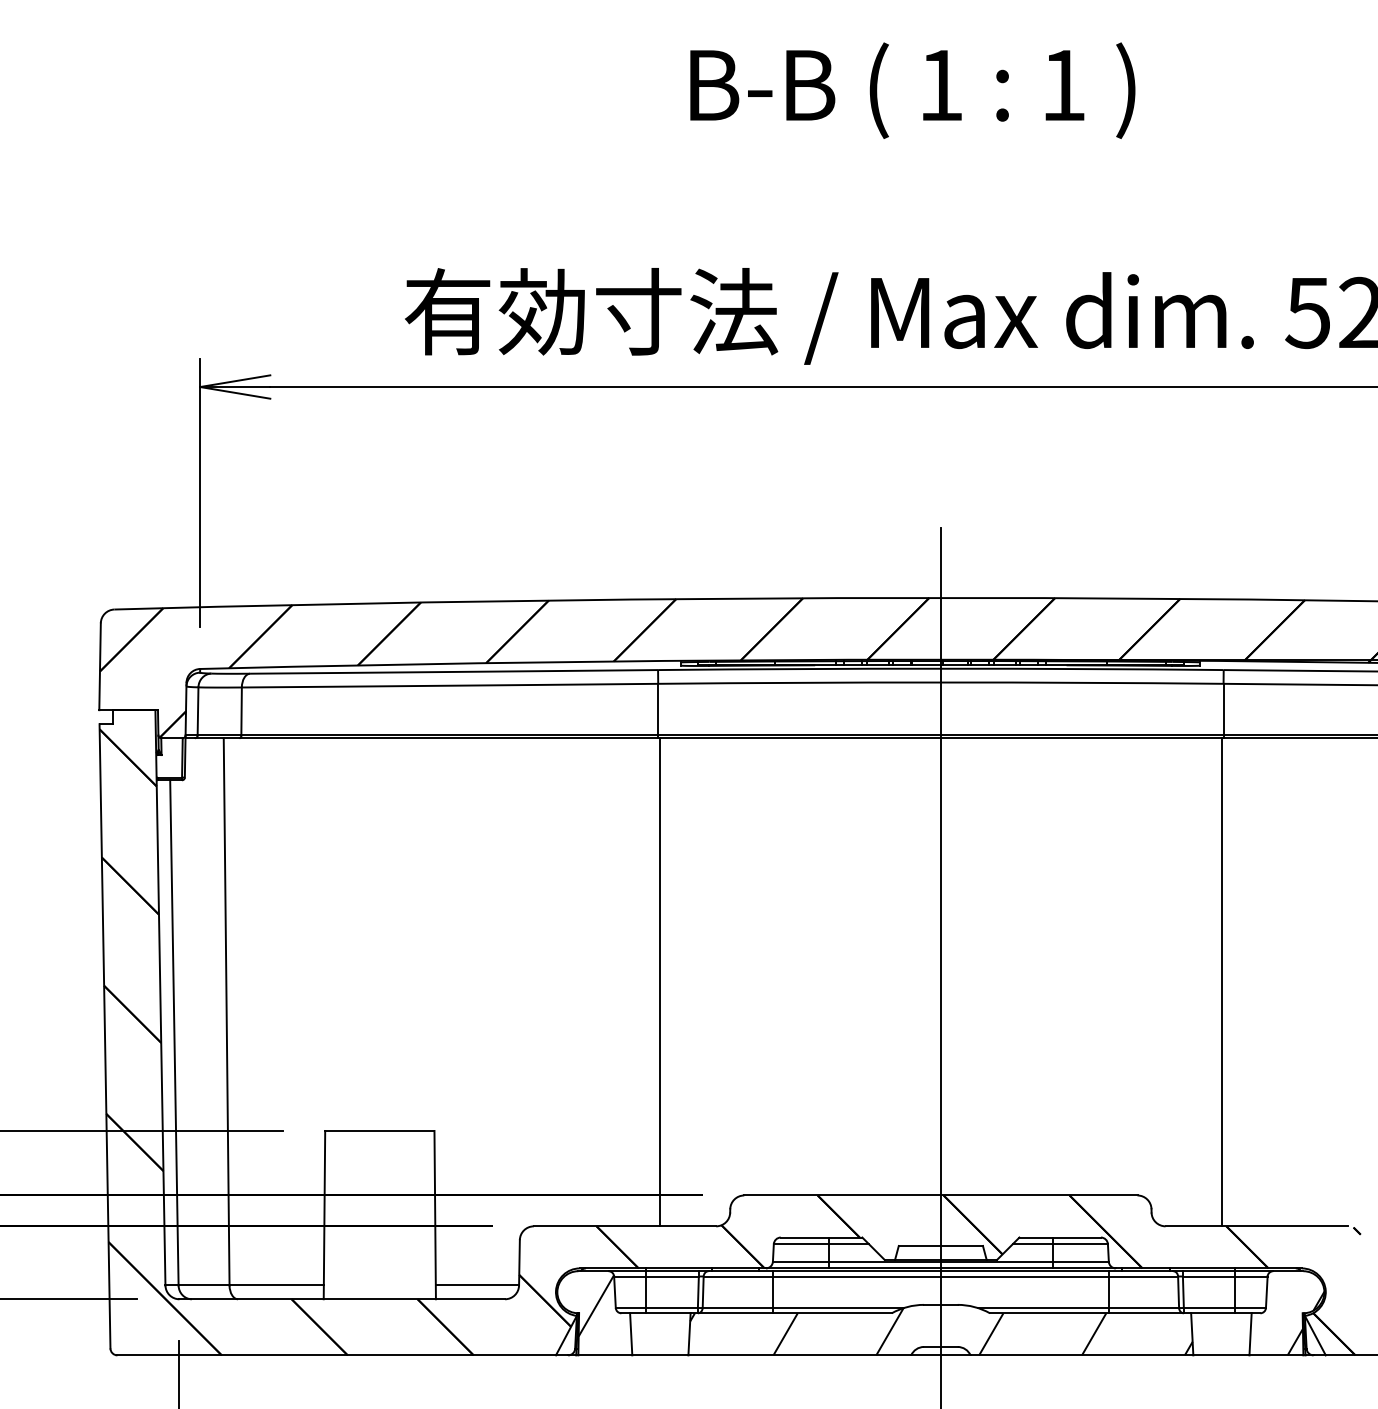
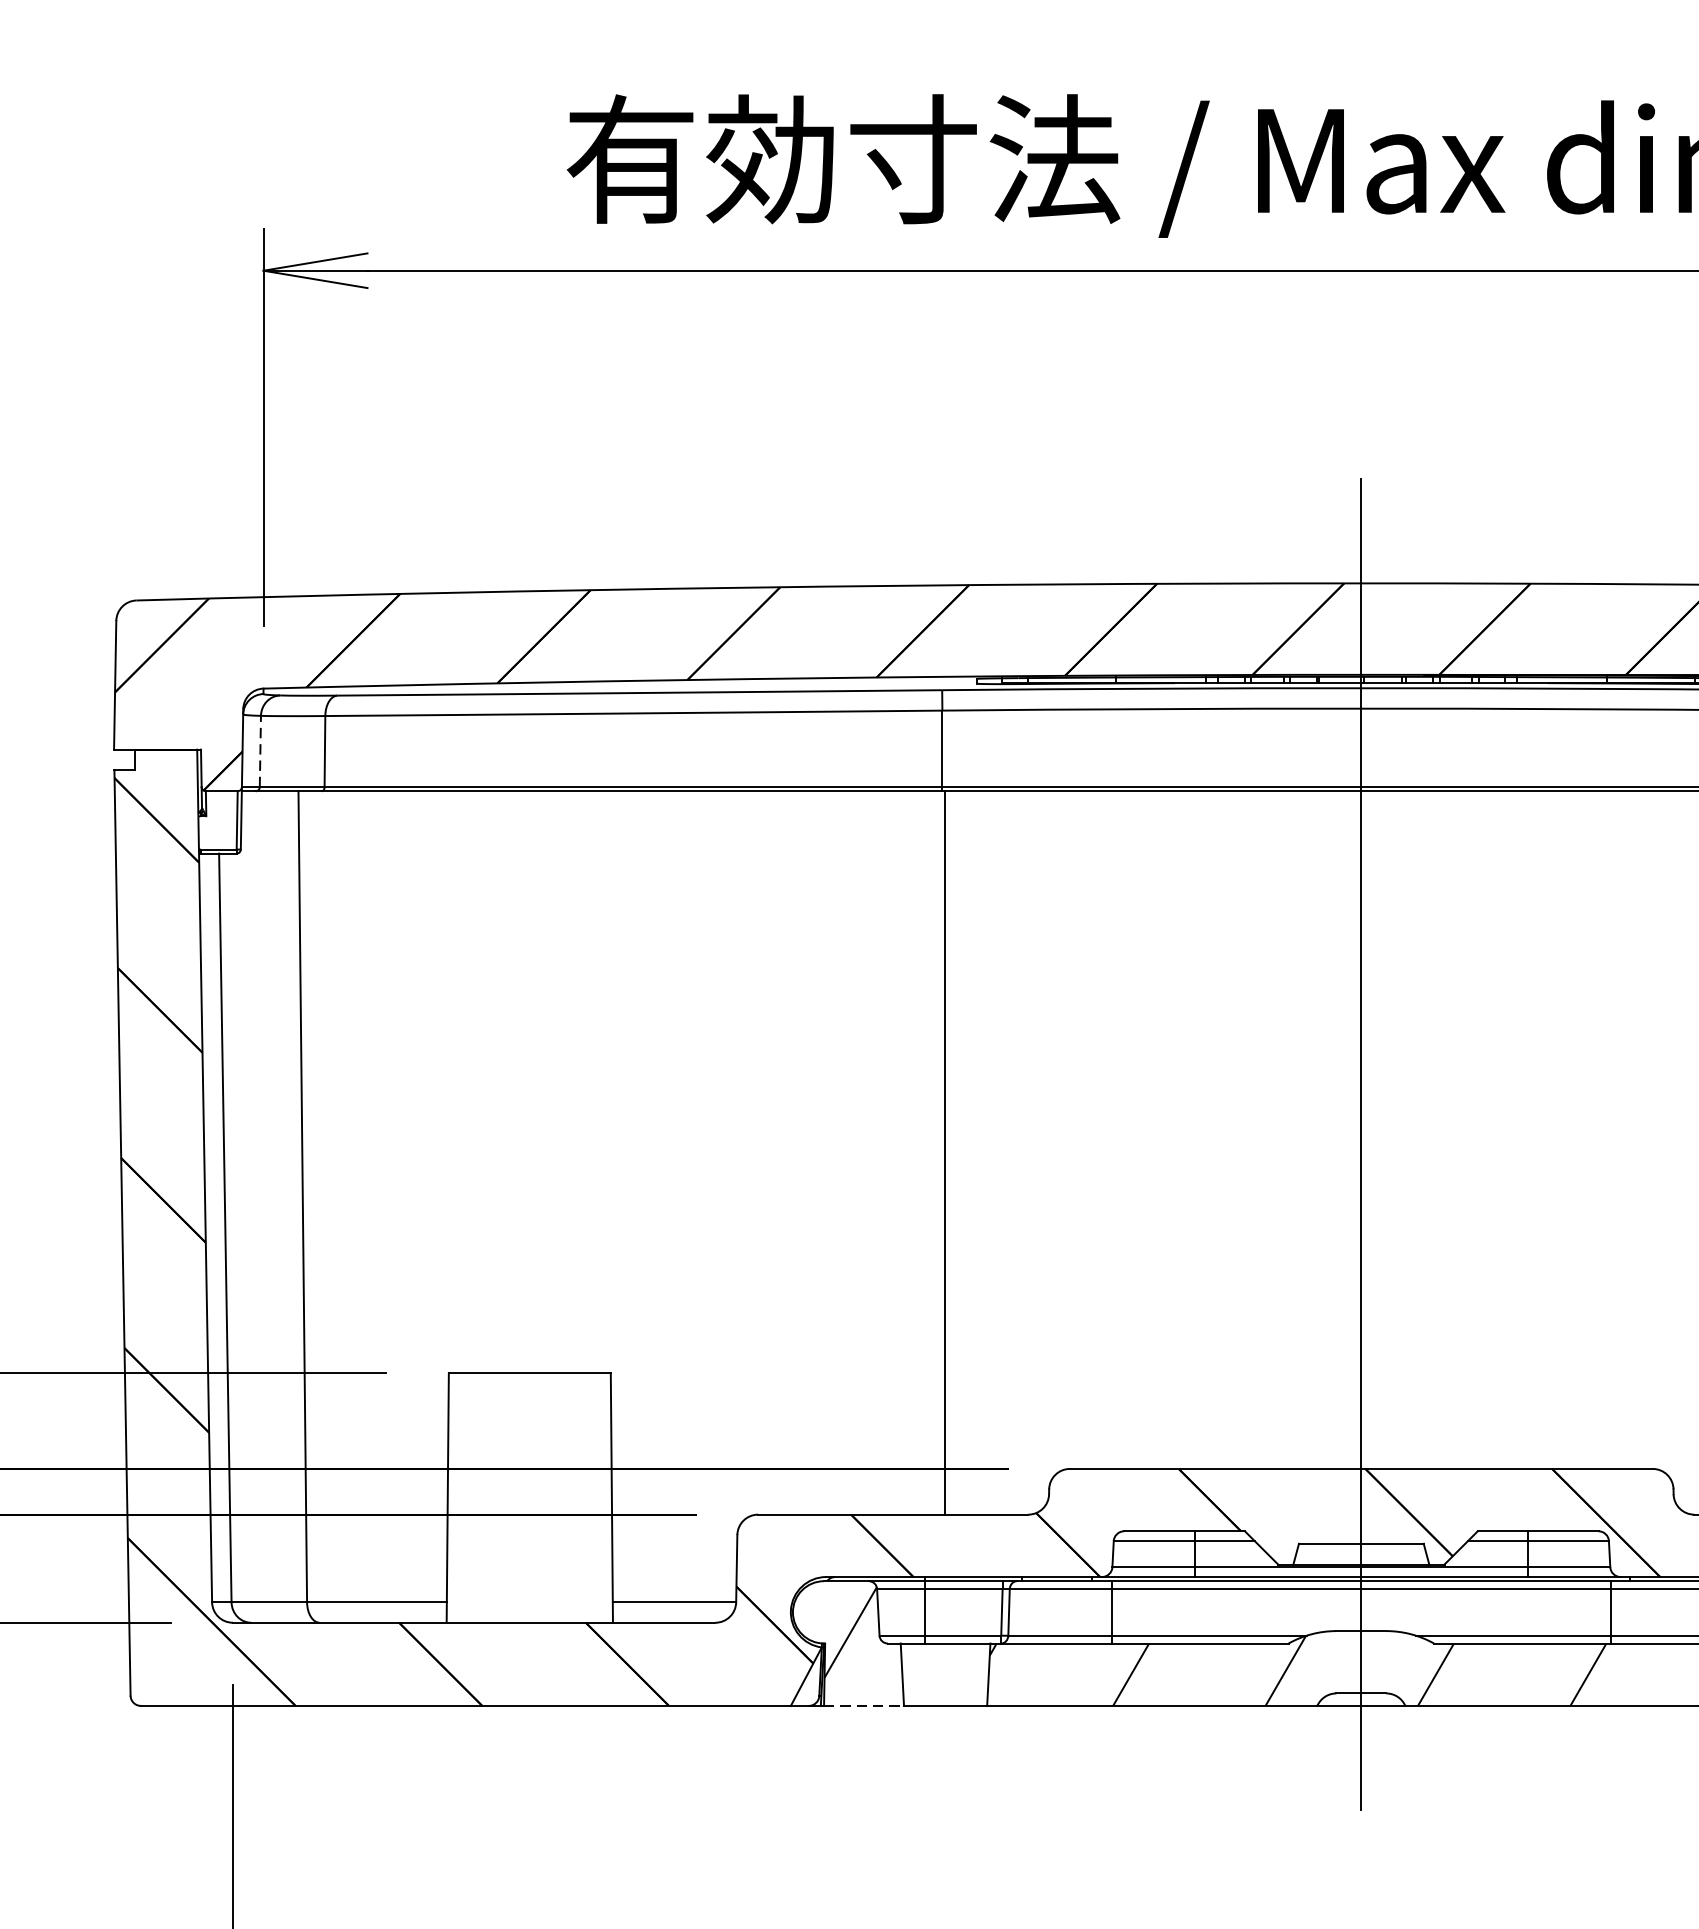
line: (198, 710) -> (261, 750), solid -> dashed
line: (605, 1355) -> (864, 1706), solid -> dashed

